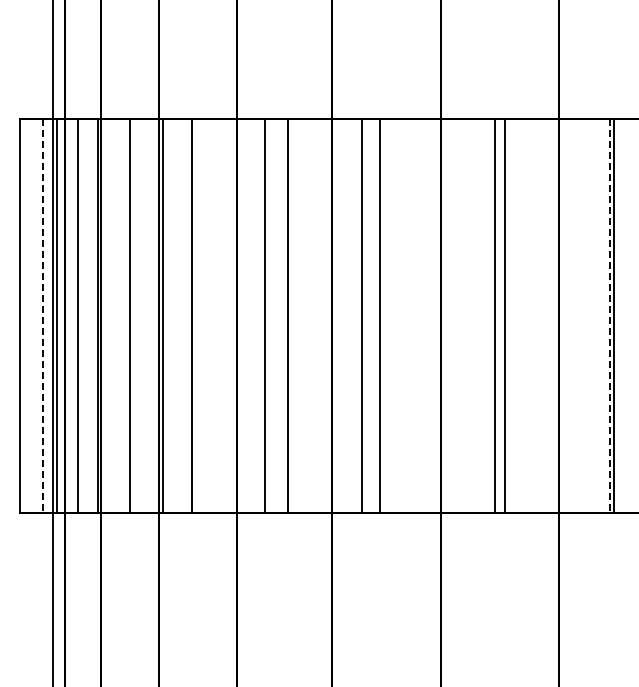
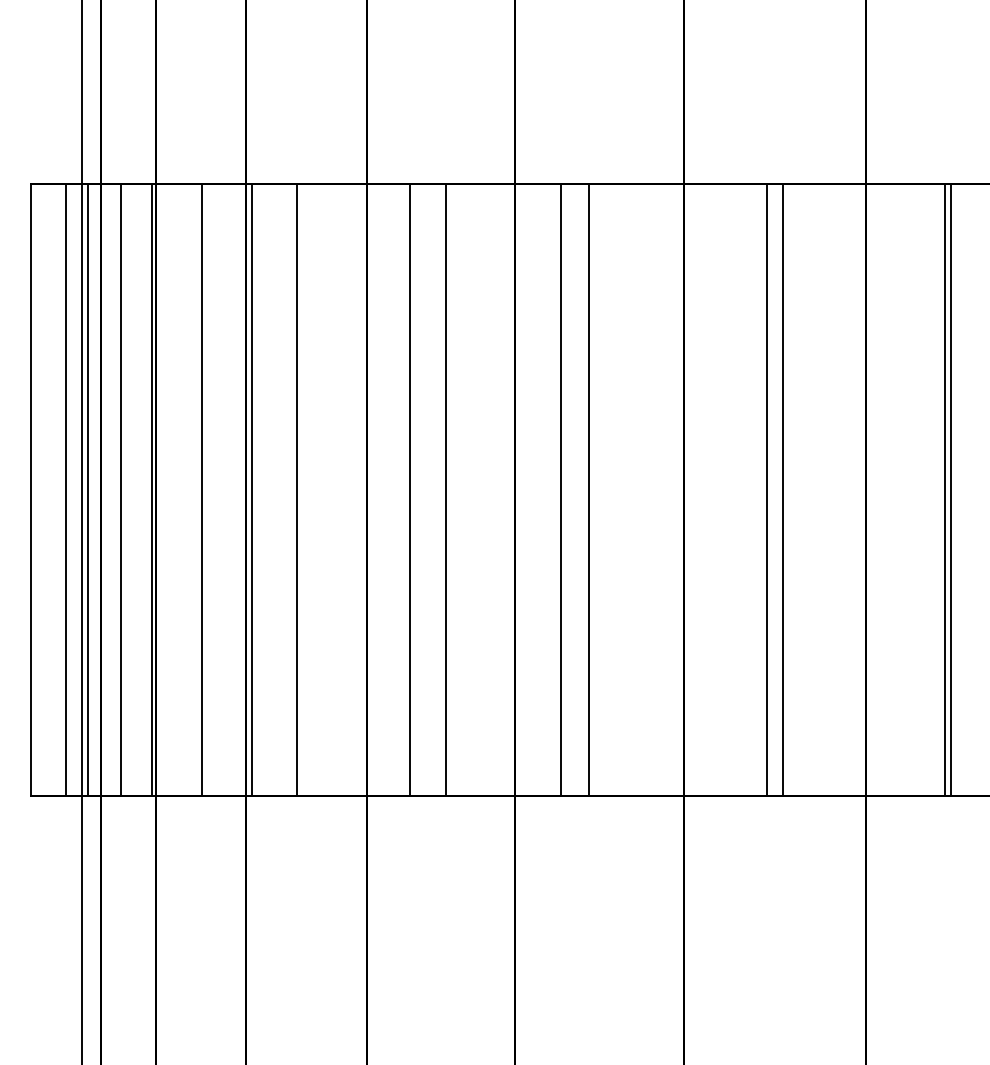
line: (42, 316) -> (65, 490), dashed -> solid
line: (609, 316) -> (944, 490), dashed -> solid

